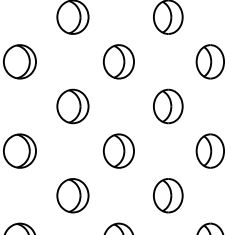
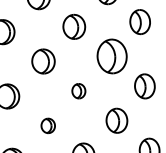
part: (168, 106) -> (112, 56), size x1.4
part: (118, 150) -> (78, 90), size x0.6
part: (72, 195) -> (47, 125), size x0.6

